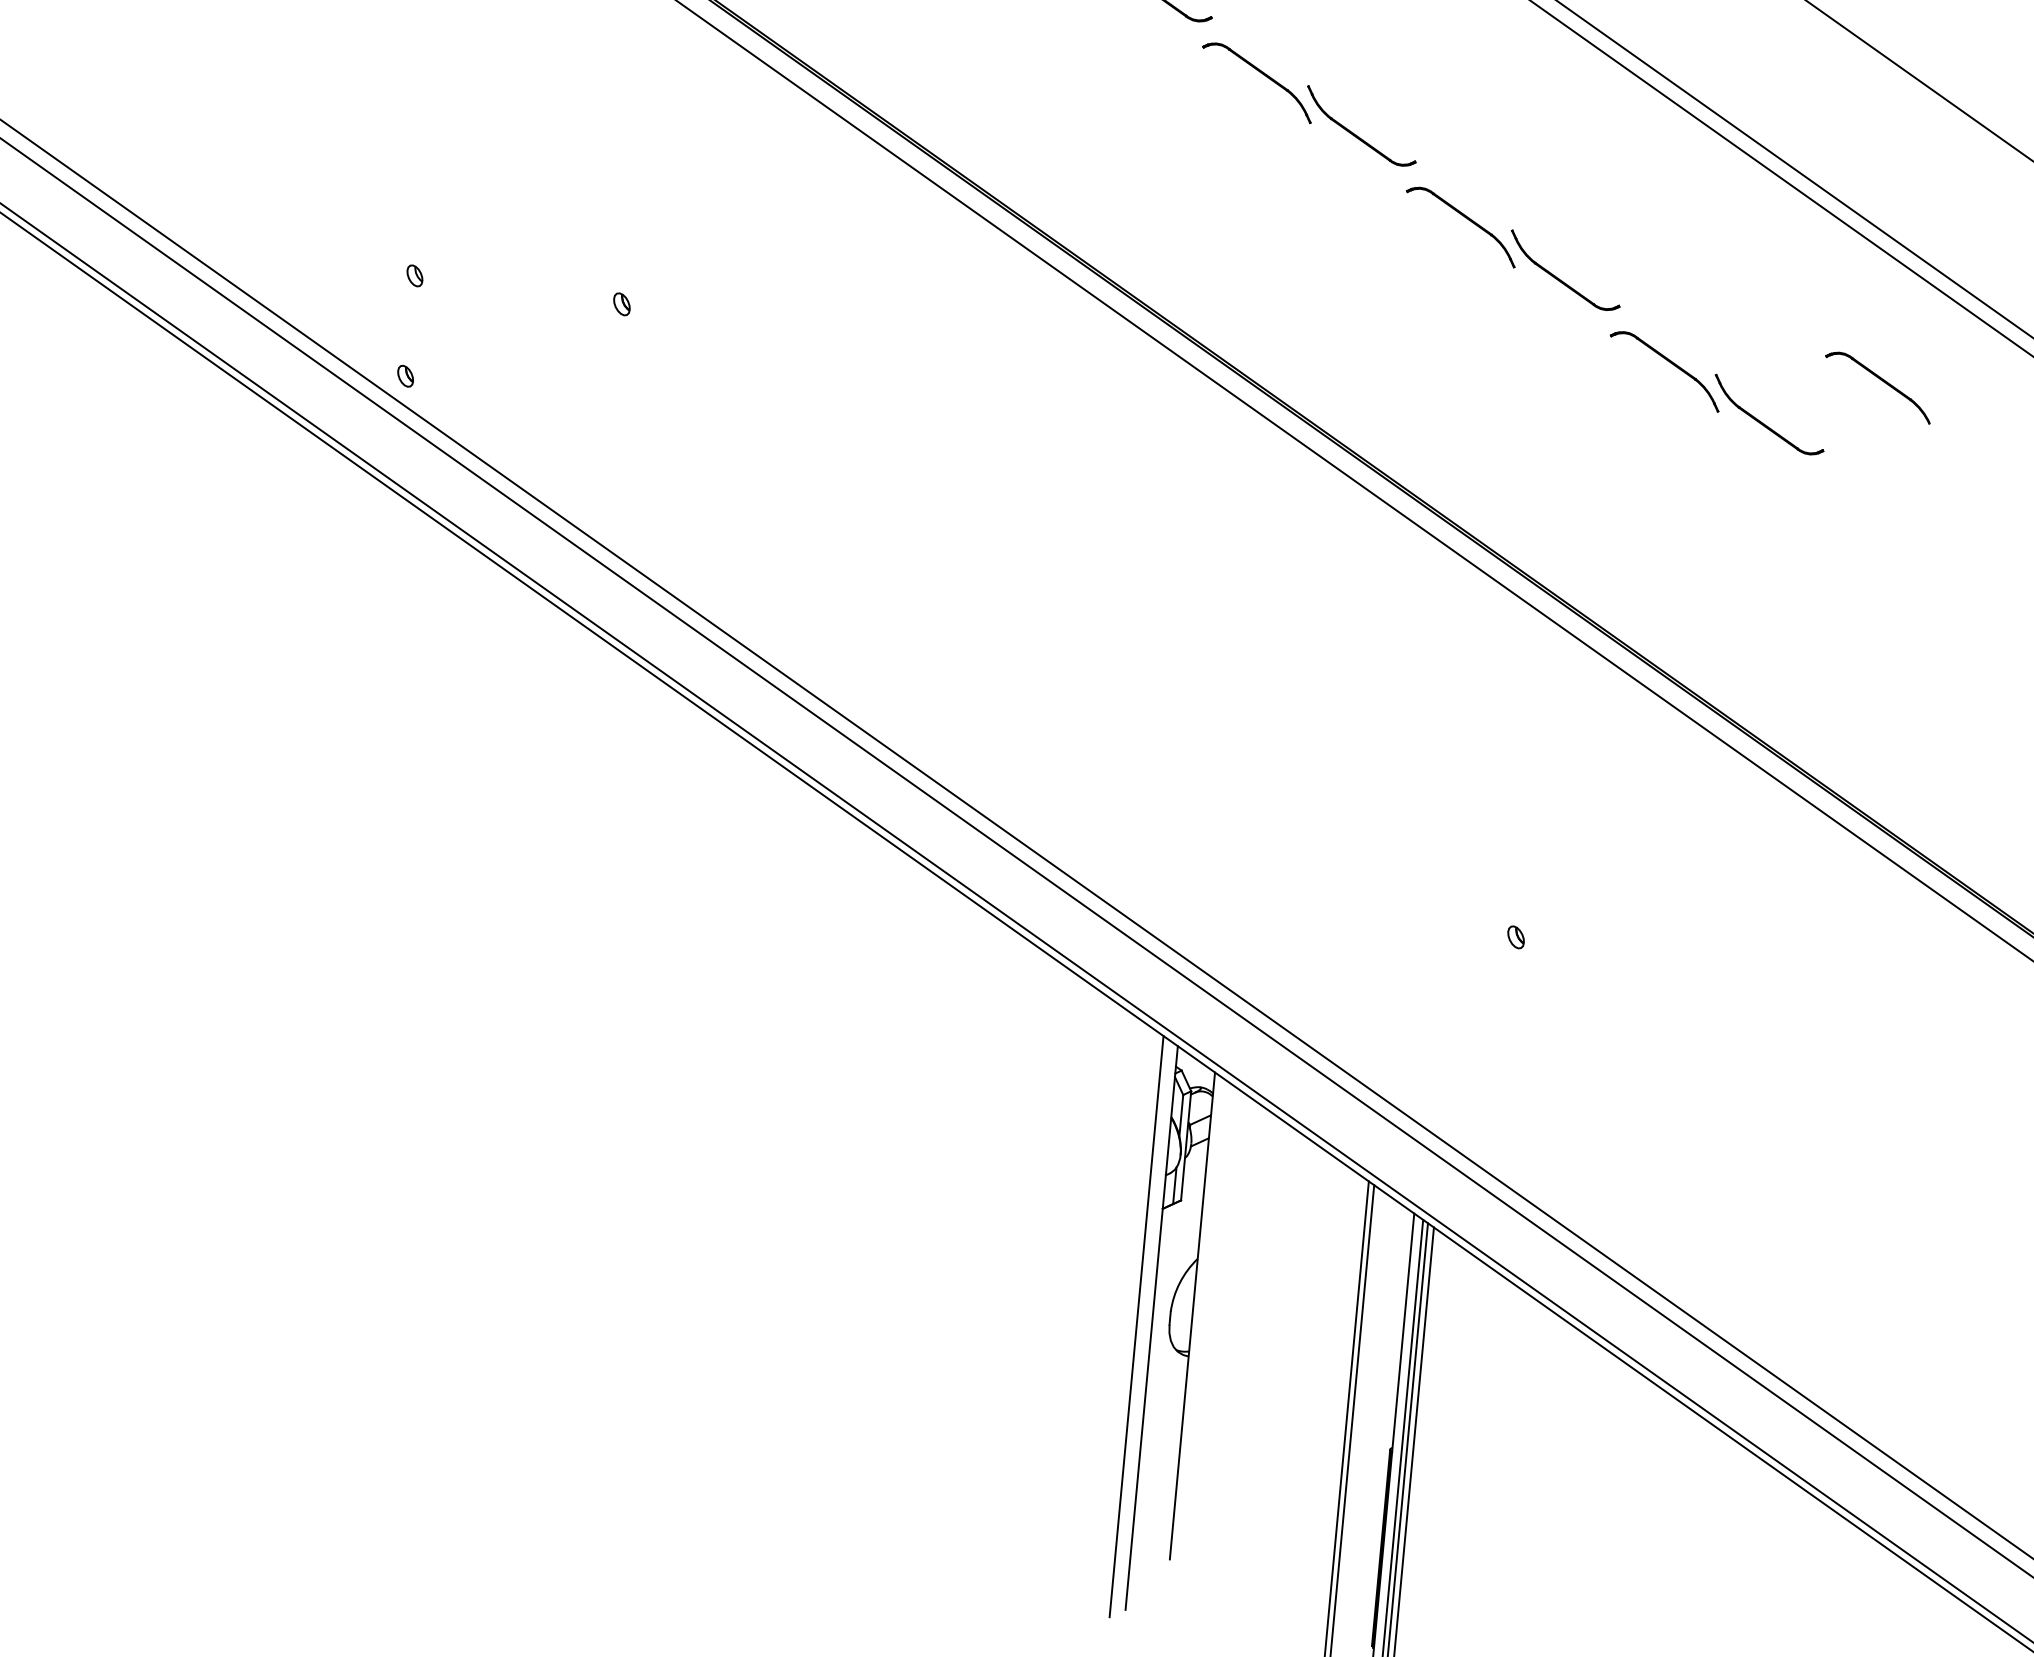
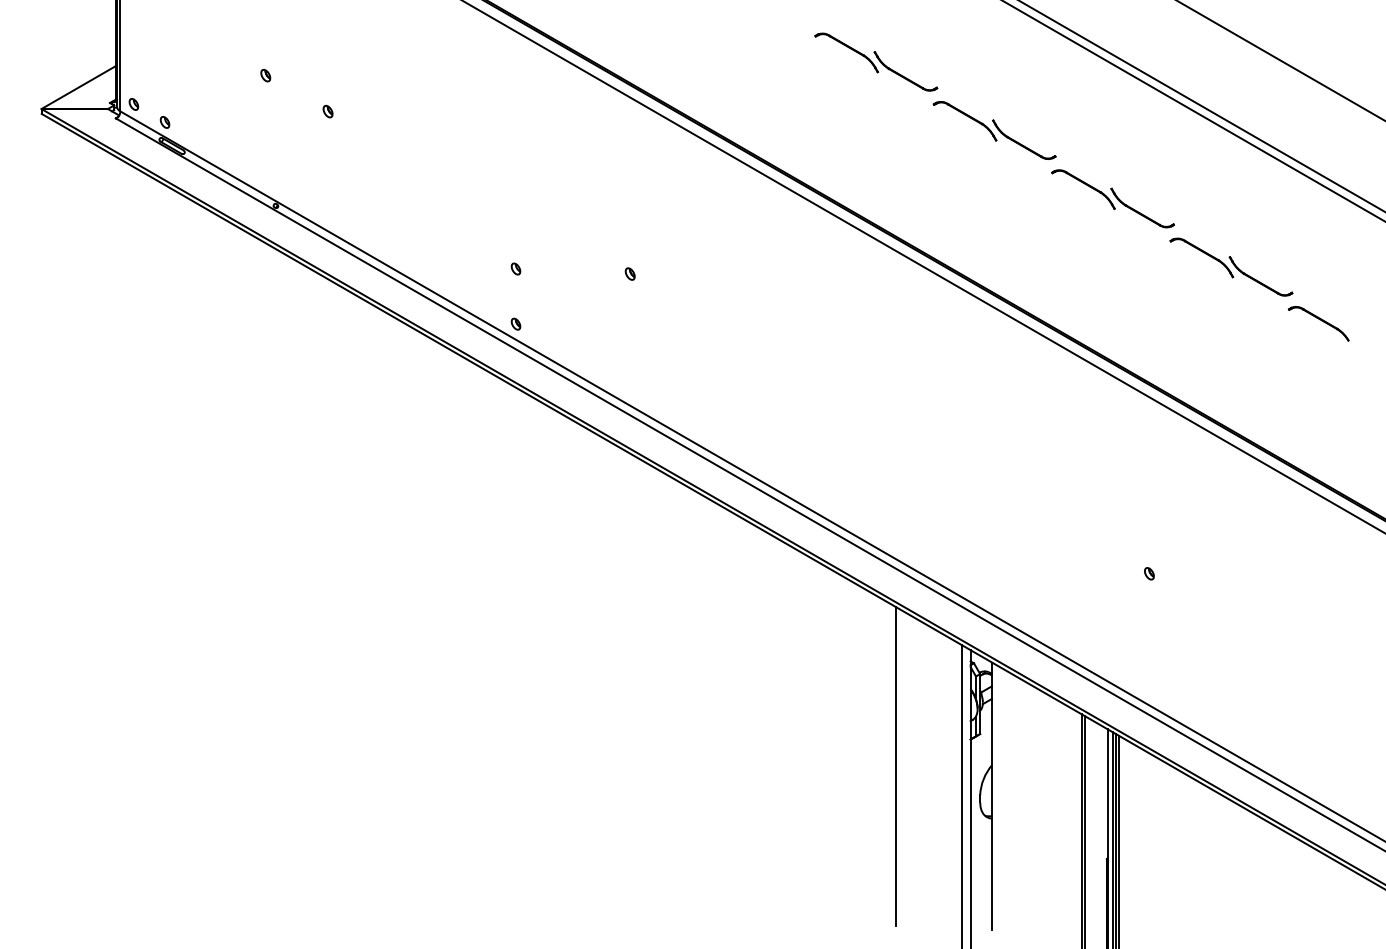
part: (1877, 386) -> (1318, 323), moved
line: (1021, 1245) -> (895, 766), added

